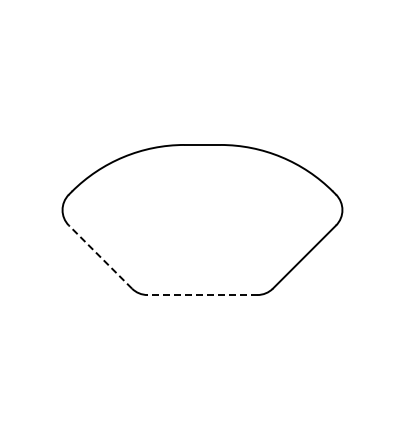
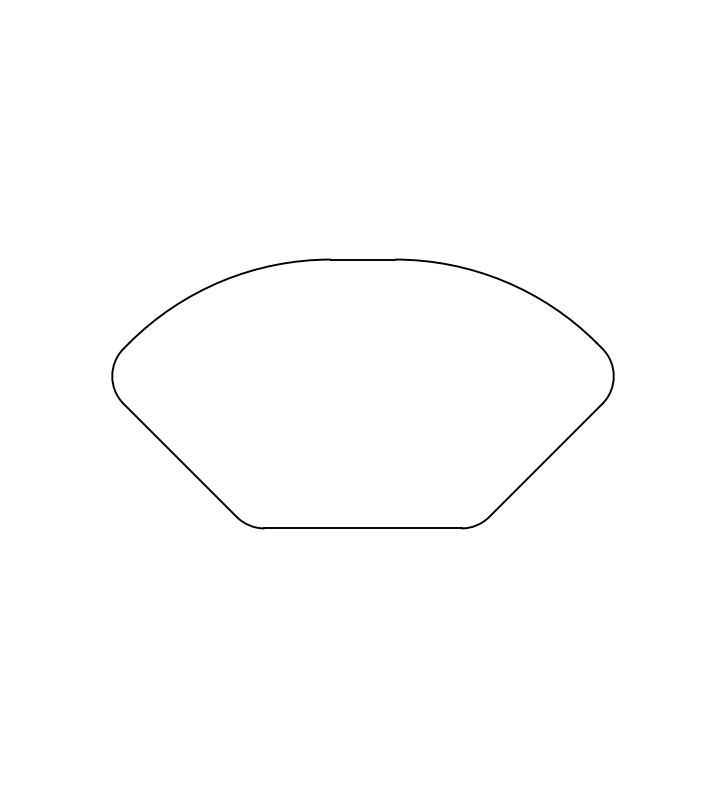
line: (100, 257) -> (180, 461), dashed -> solid
line: (202, 295) -> (363, 529), dashed -> solid

